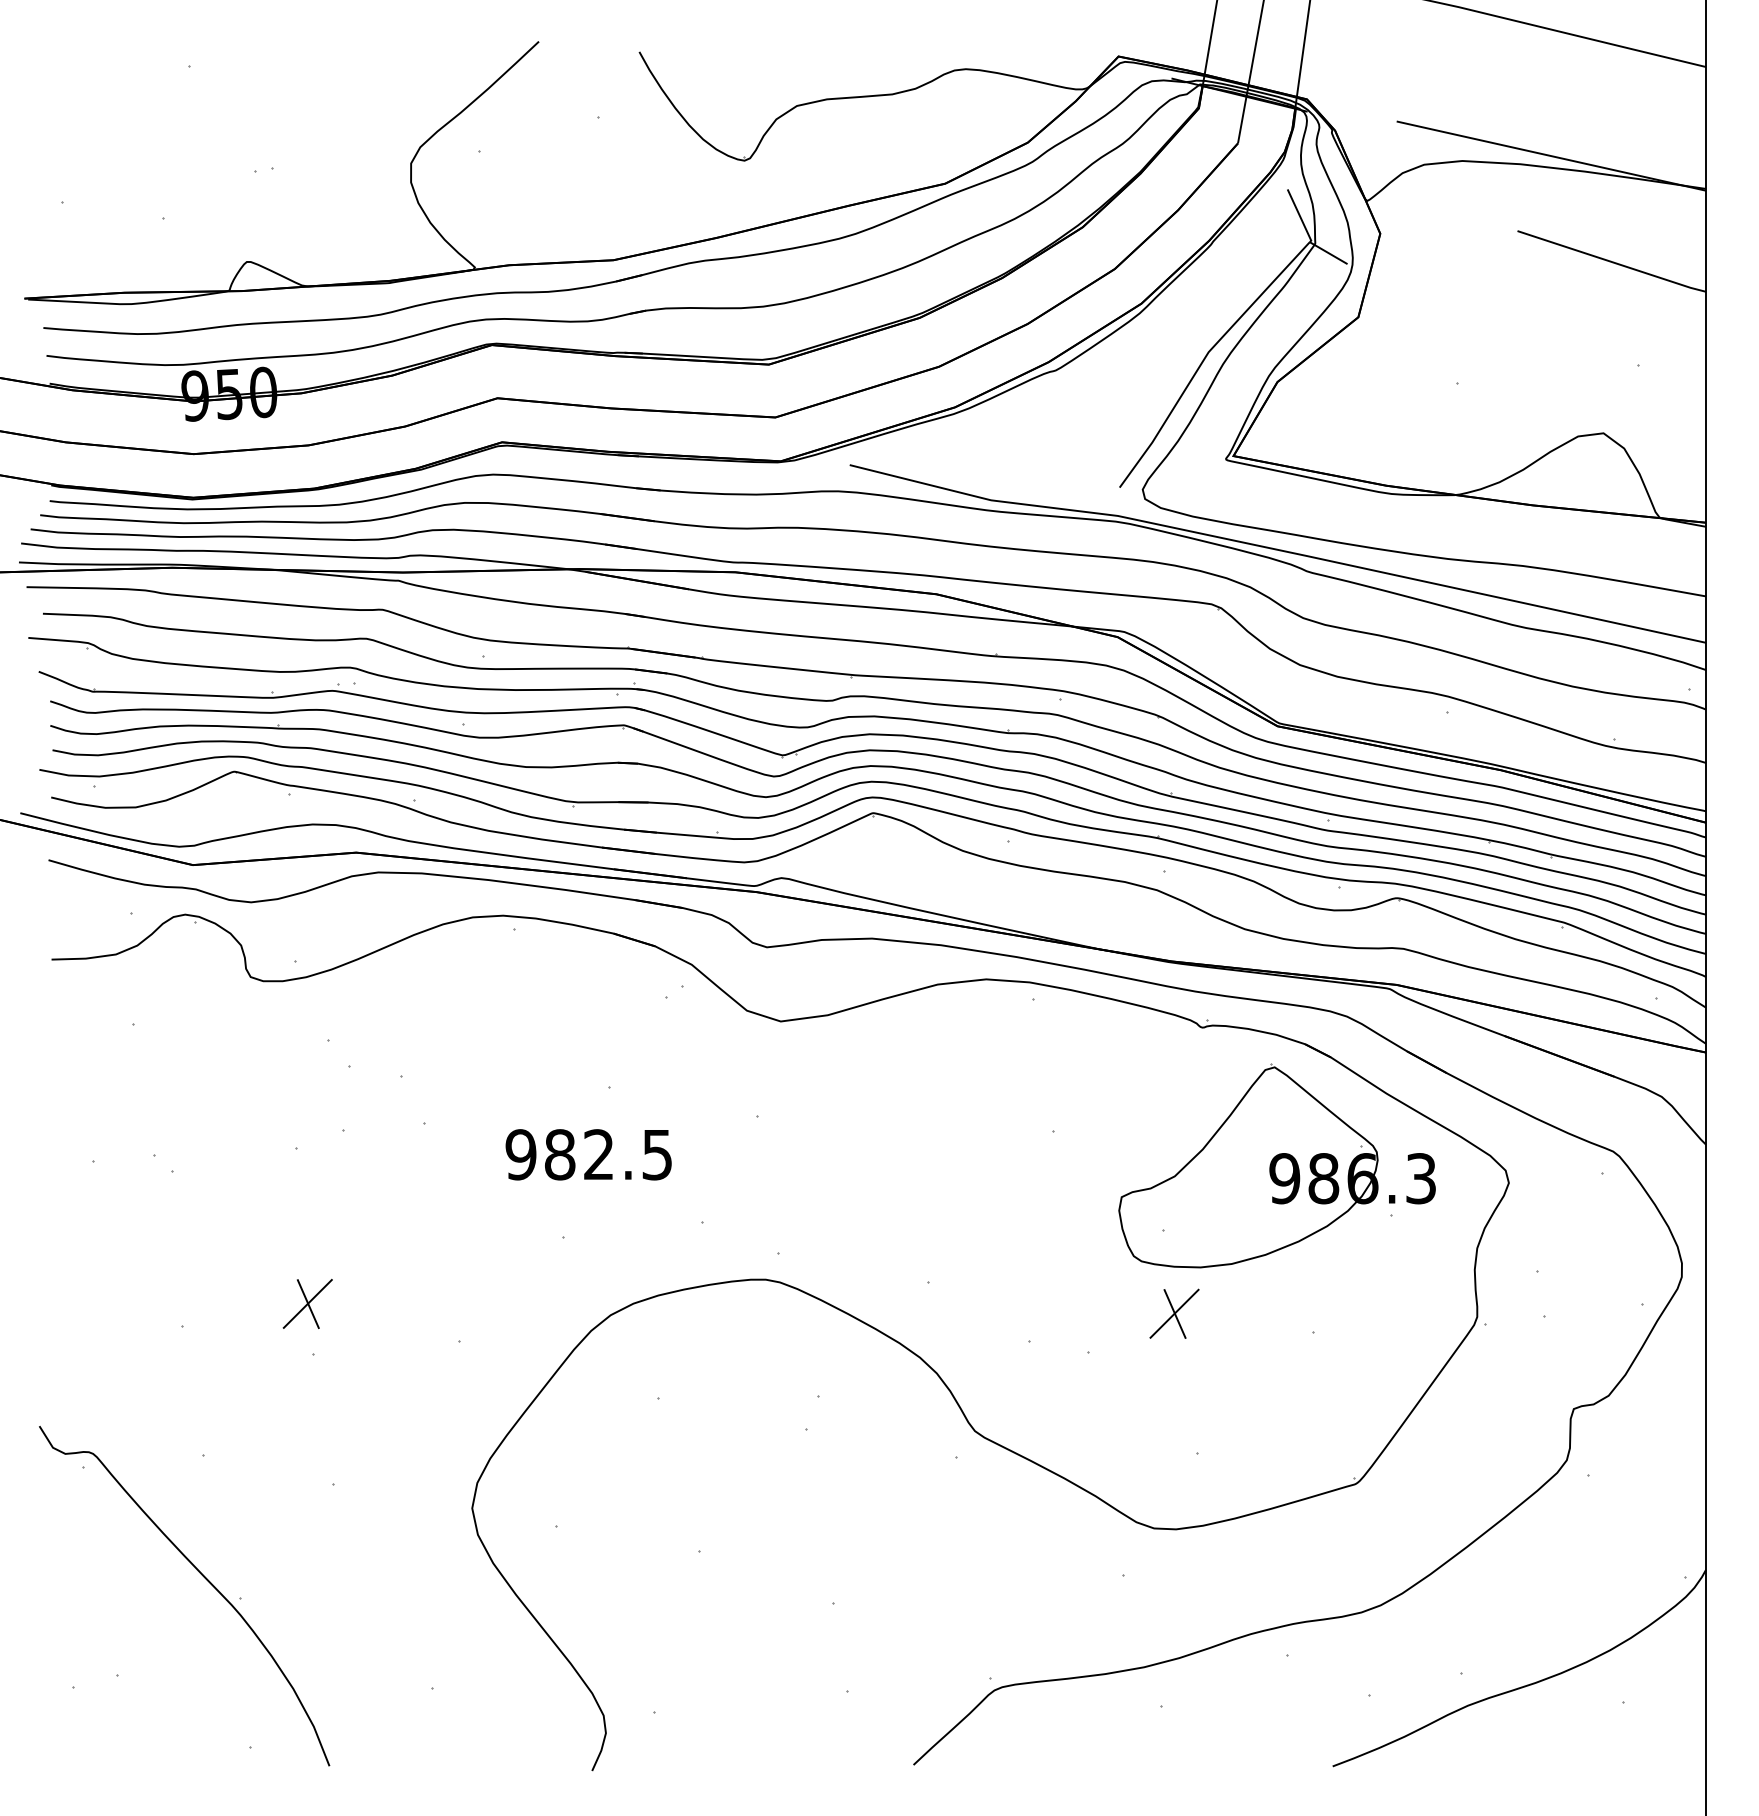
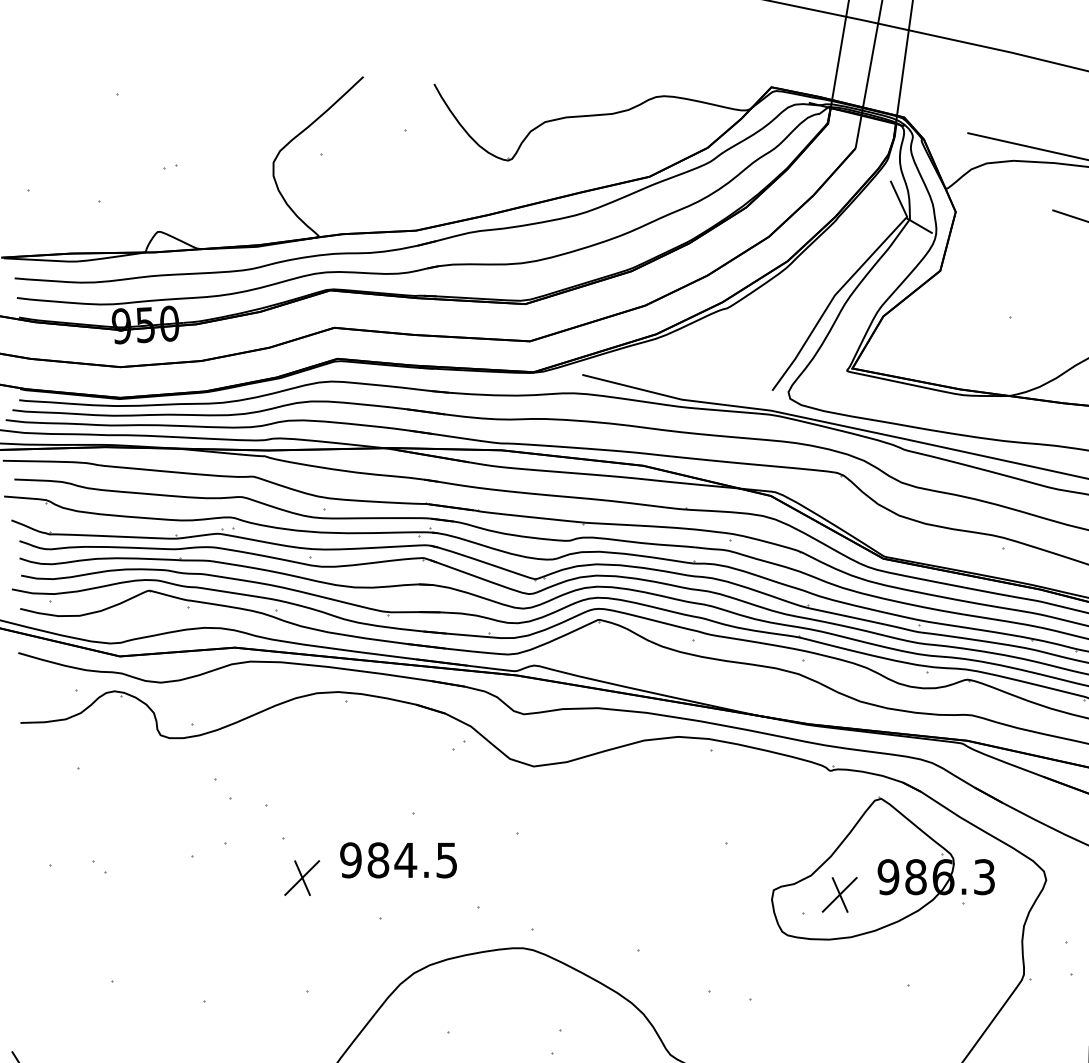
text: (598, 1154) -> (405, 860), 982.5 -> 984.5
part: (307, 1303) -> (301, 877), moved
part: (1174, 1313) -> (839, 894), moved

